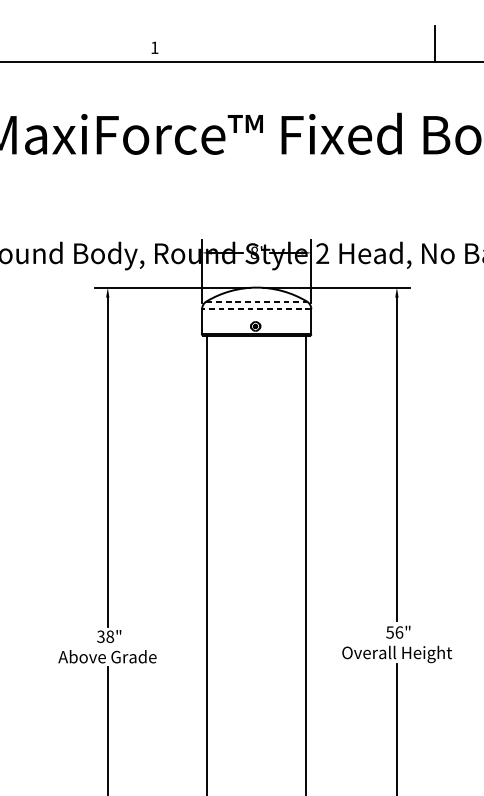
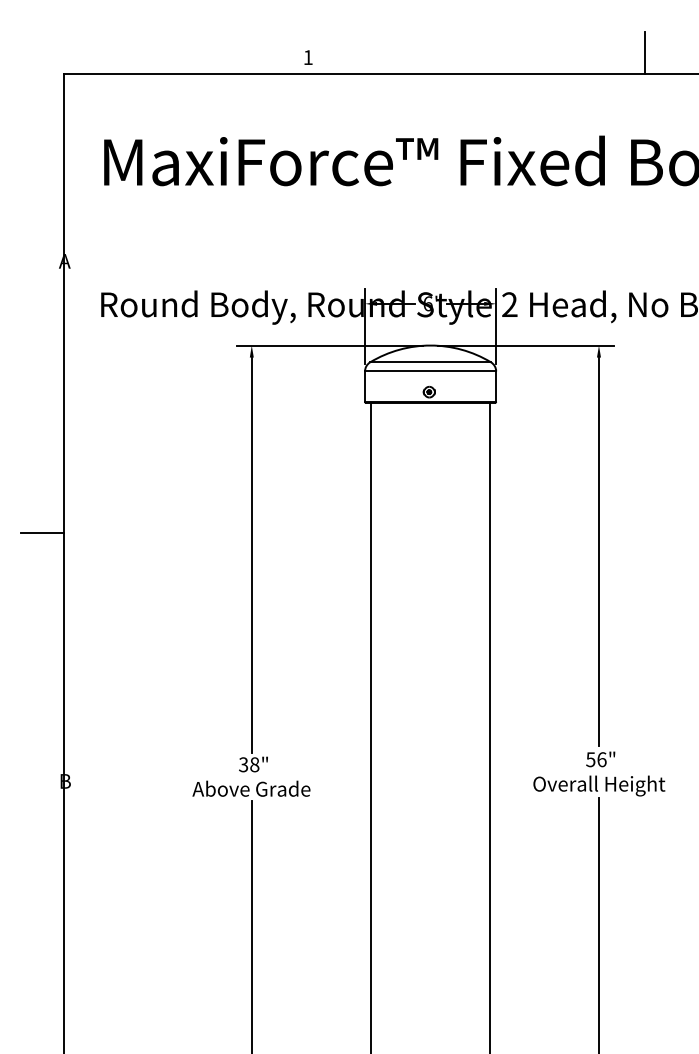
text: (254, 252) -> (427, 303), 8" -> 6"
line: (257, 301) -> (431, 362), dashed -> solid
line: (256, 309) -> (430, 371), dashed -> solid

